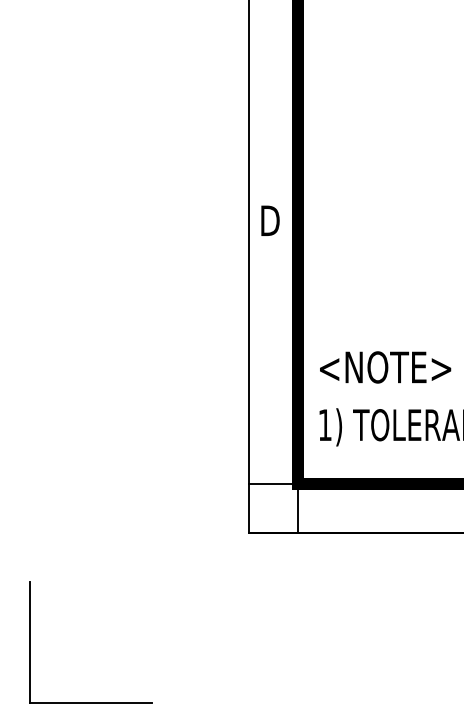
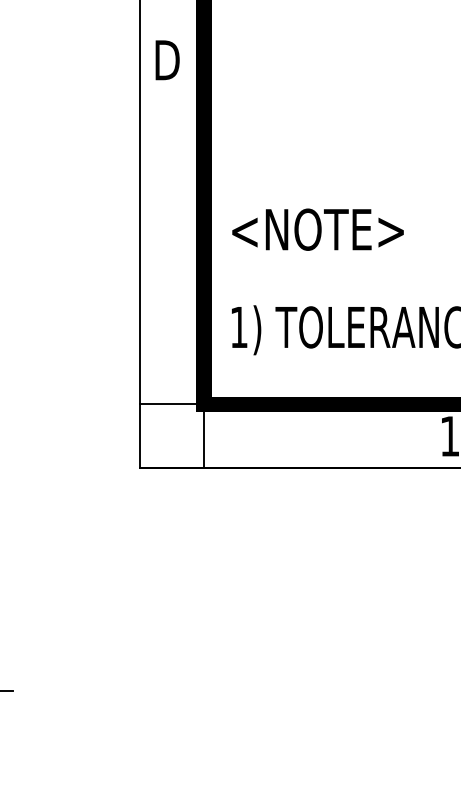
text: (385, 367) -> (317, 229), moved

